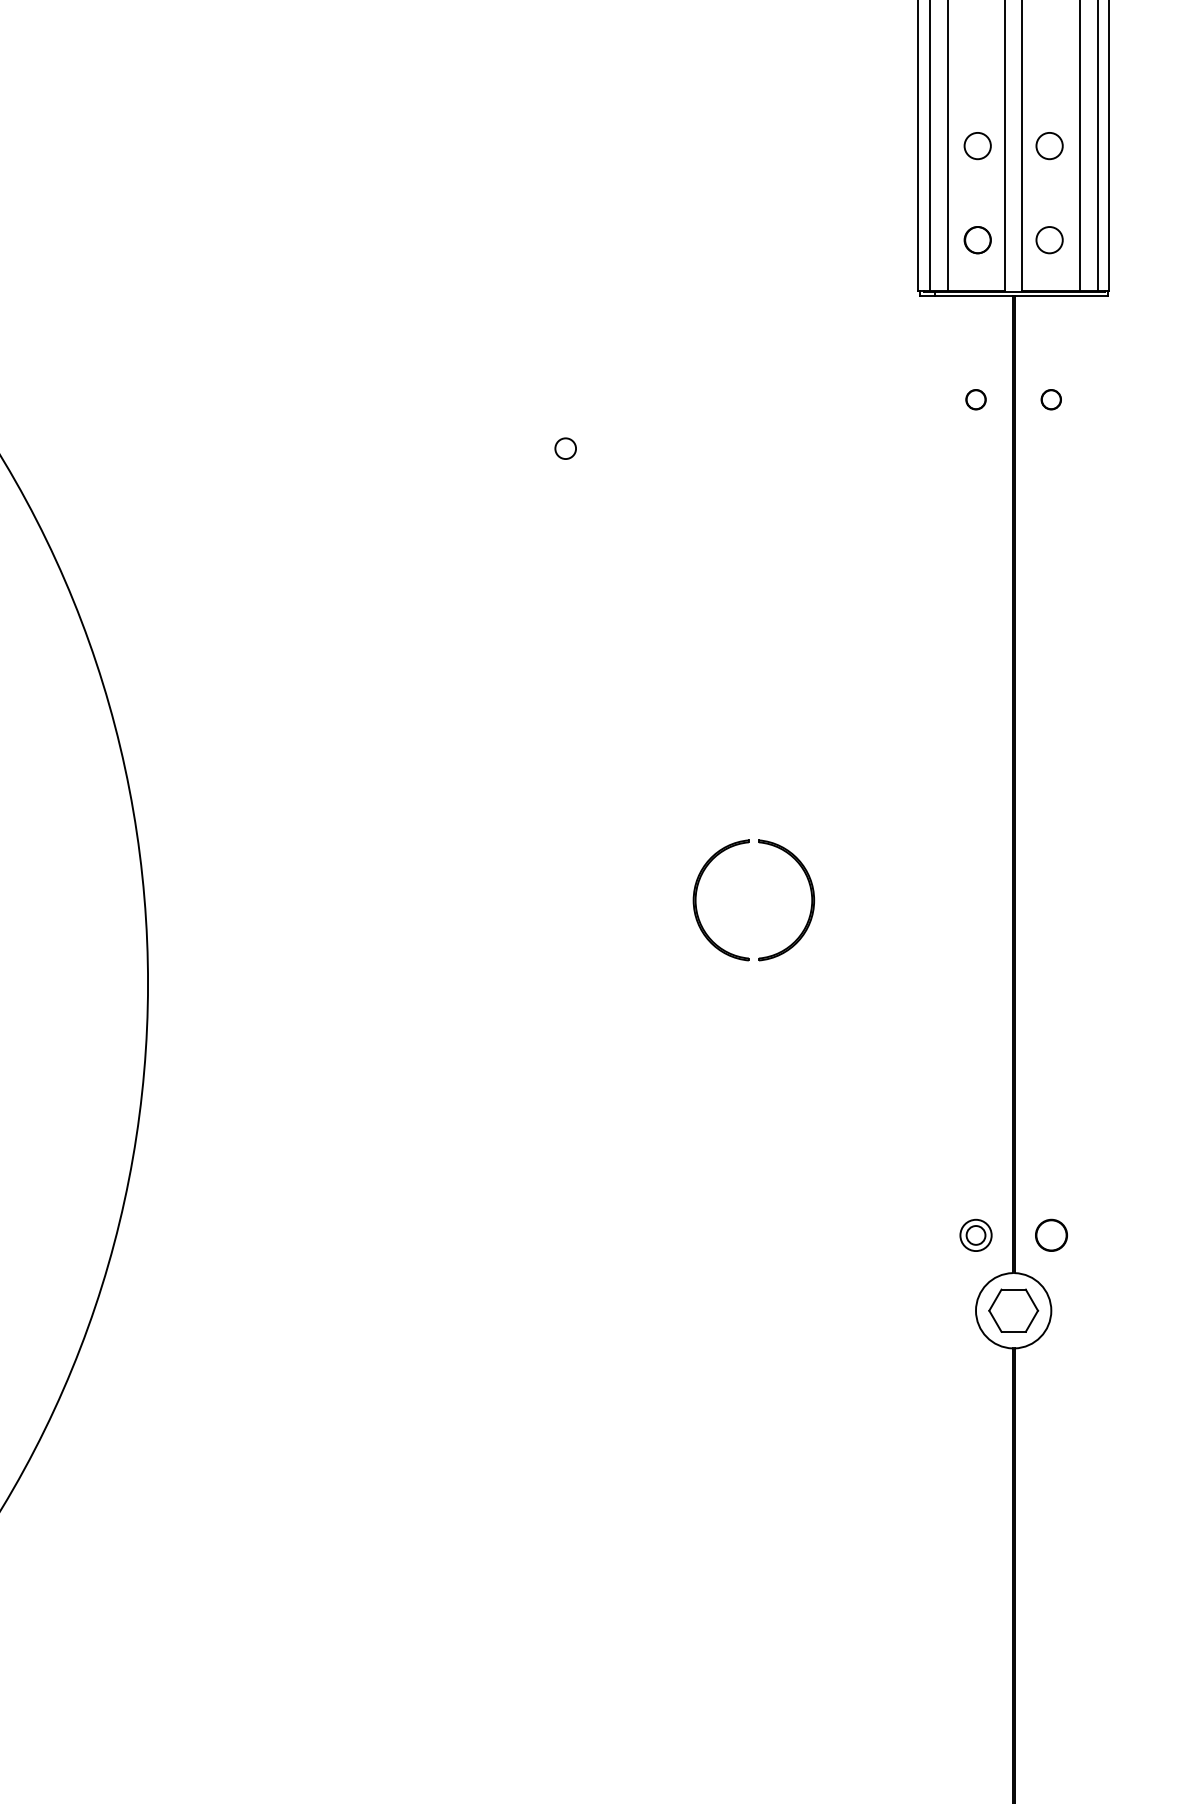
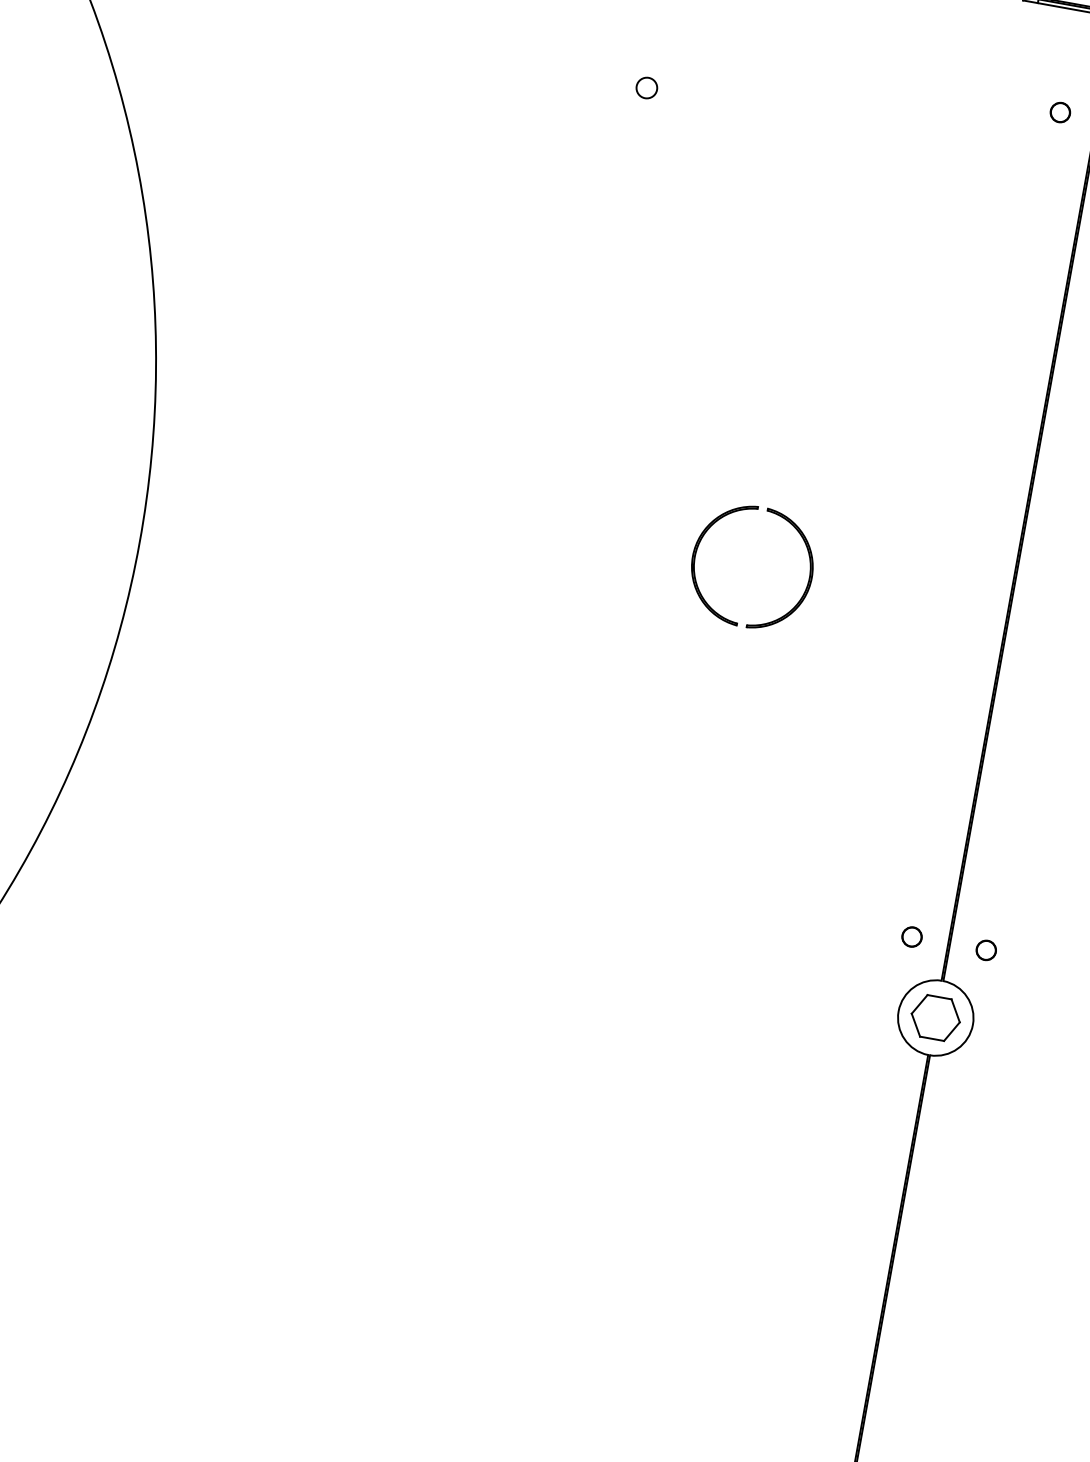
circle: (975, 1235) -> (911, 937), size x0.62
part: (1050, 1235) -> (985, 950), size x0.62

